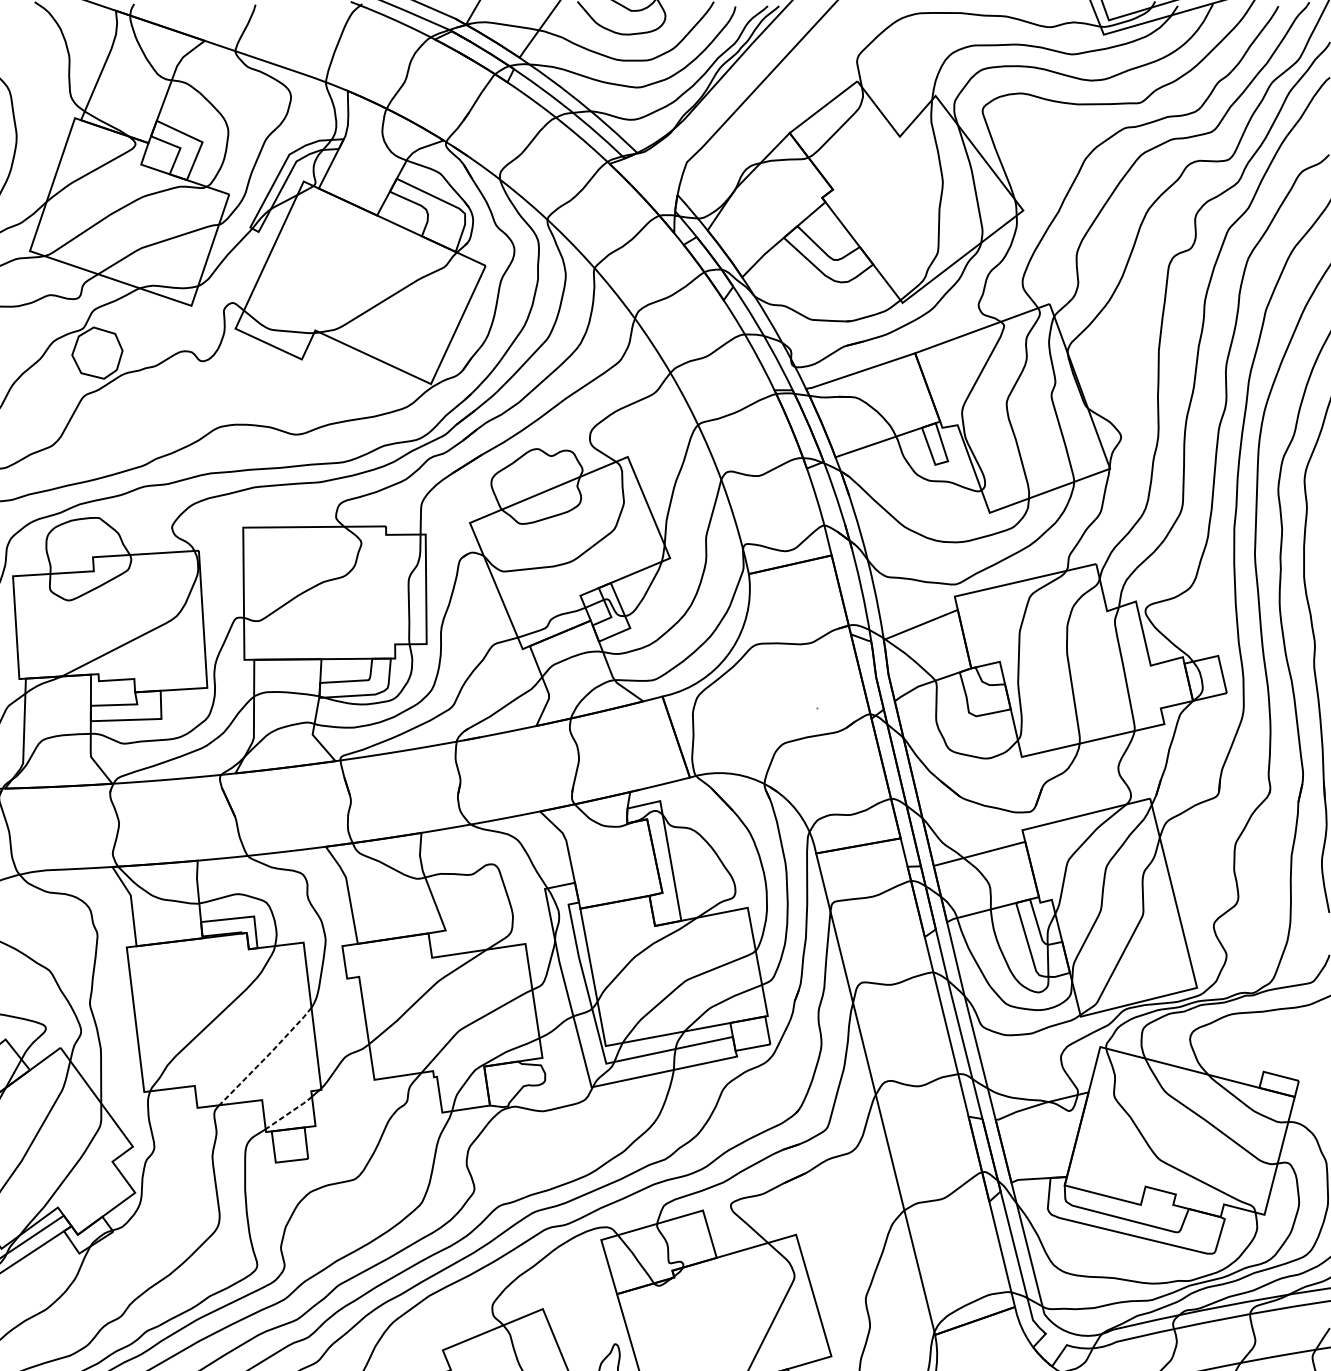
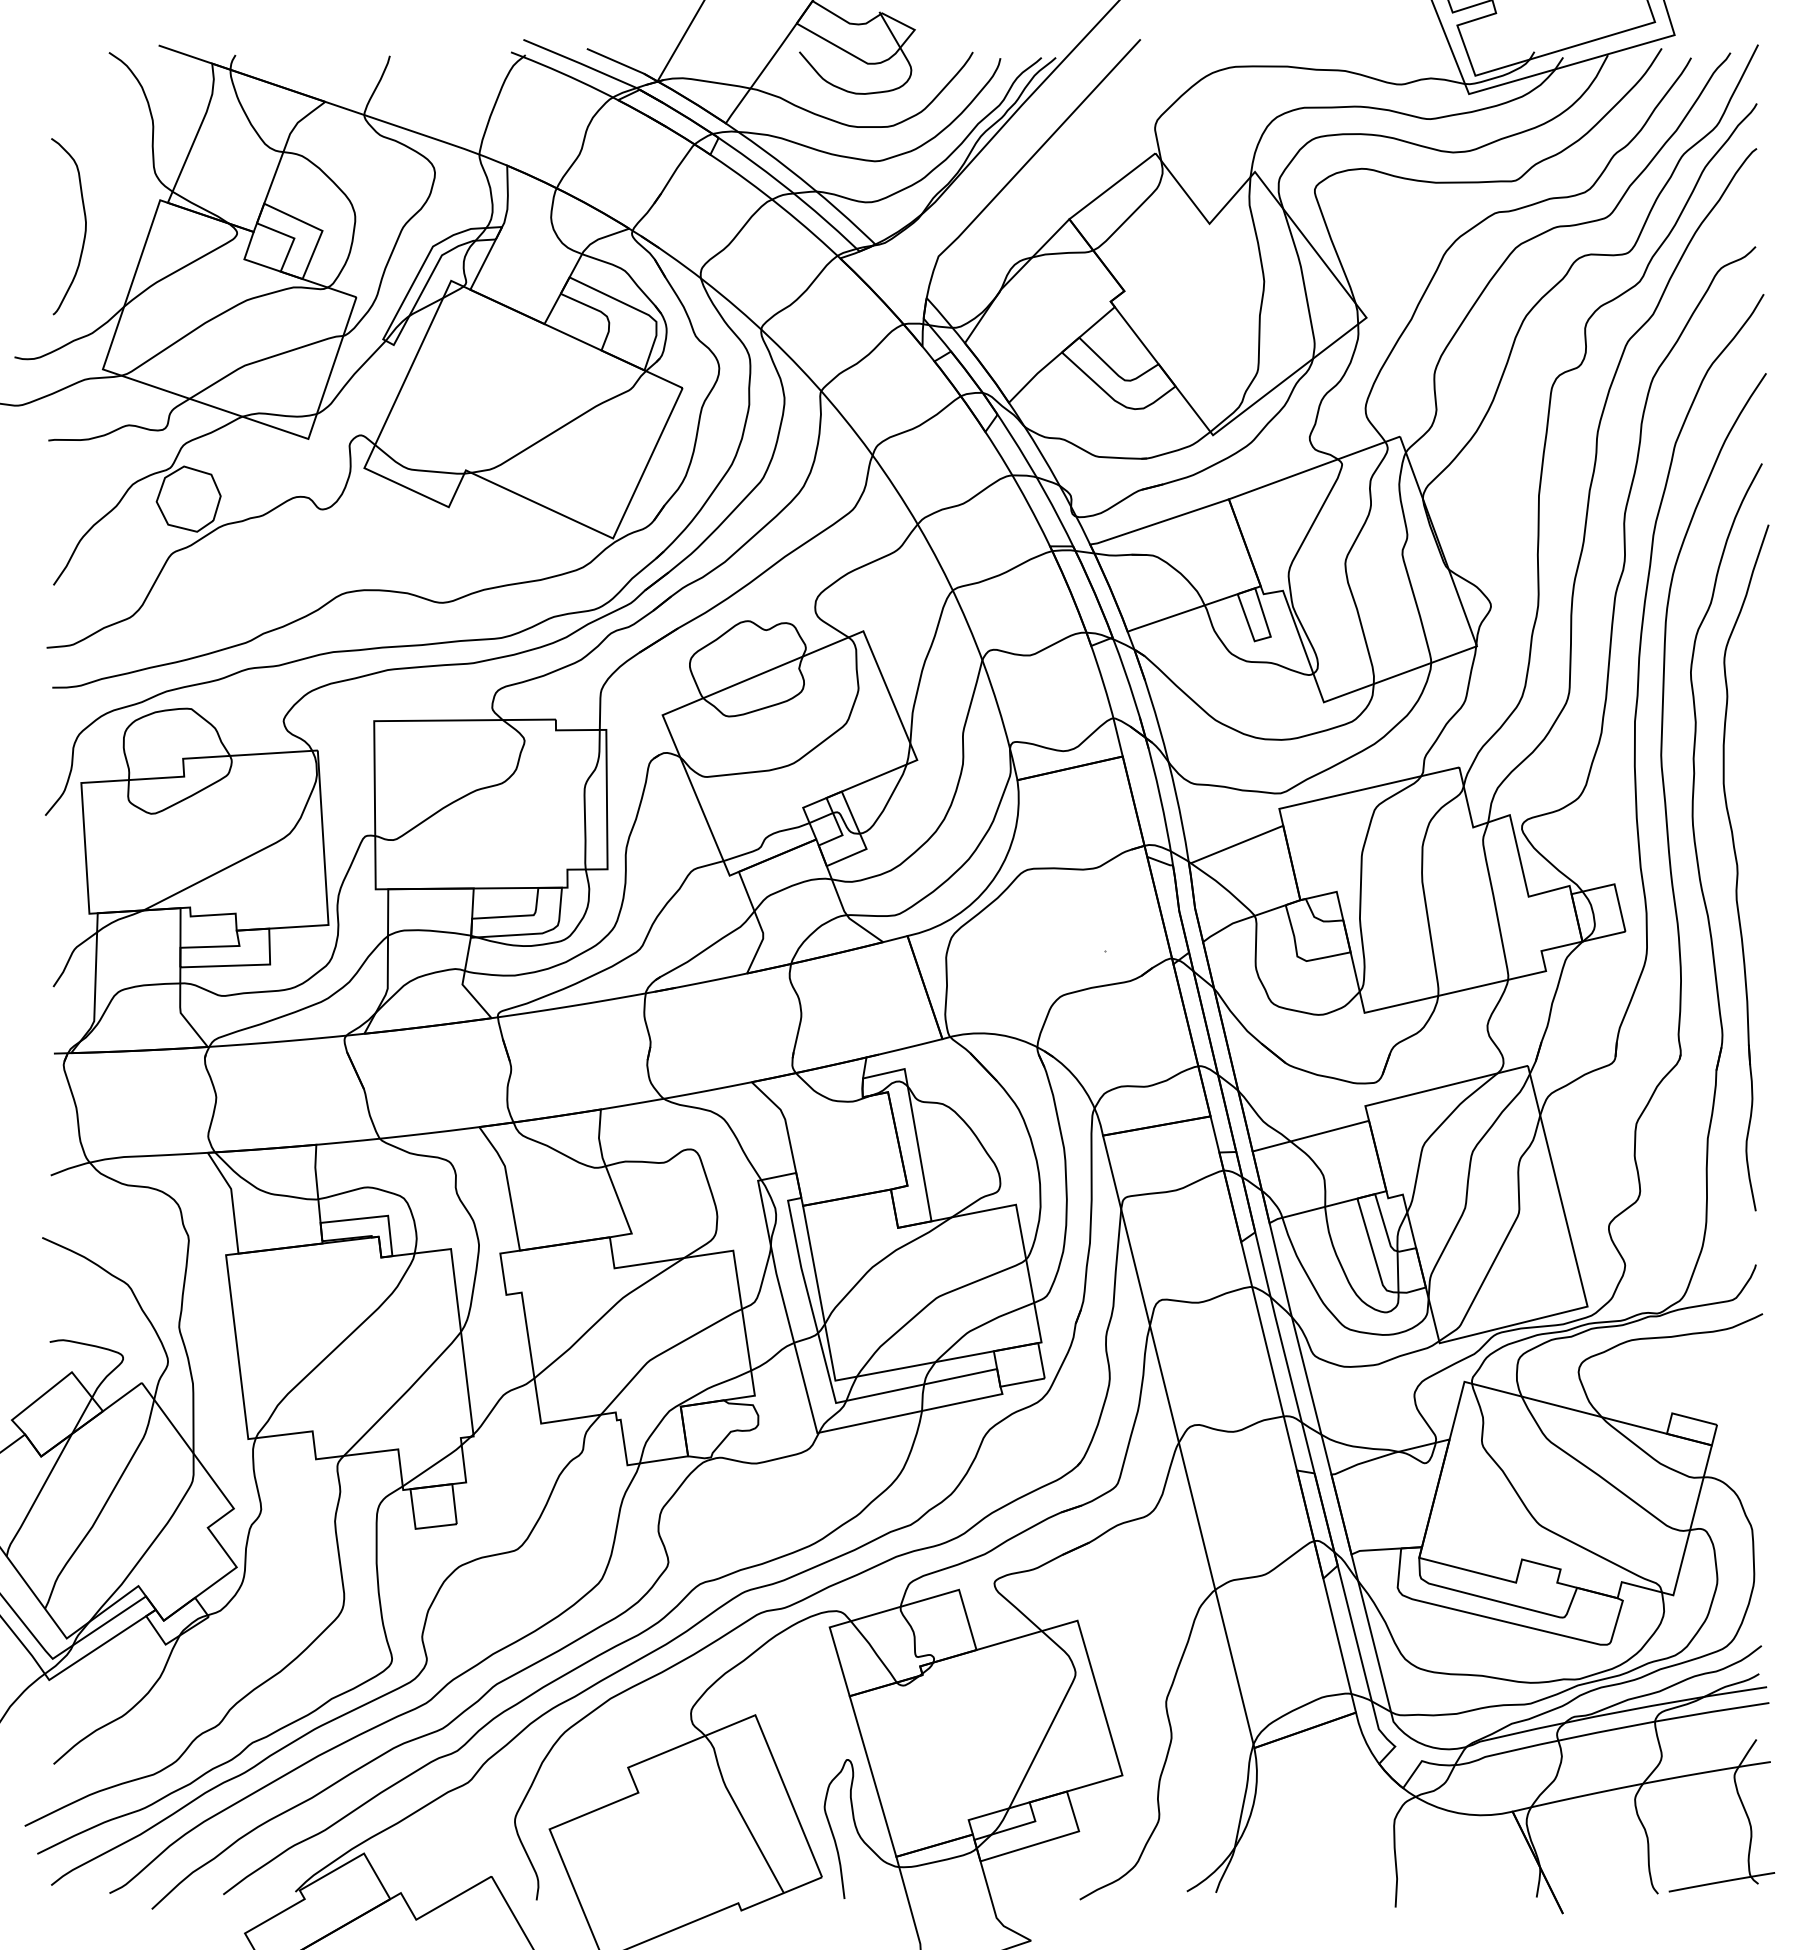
line: (267, 1056) -> (404, 1394), dashed -> solid
line: (289, 1112) -> (433, 1465), dashed -> solid

